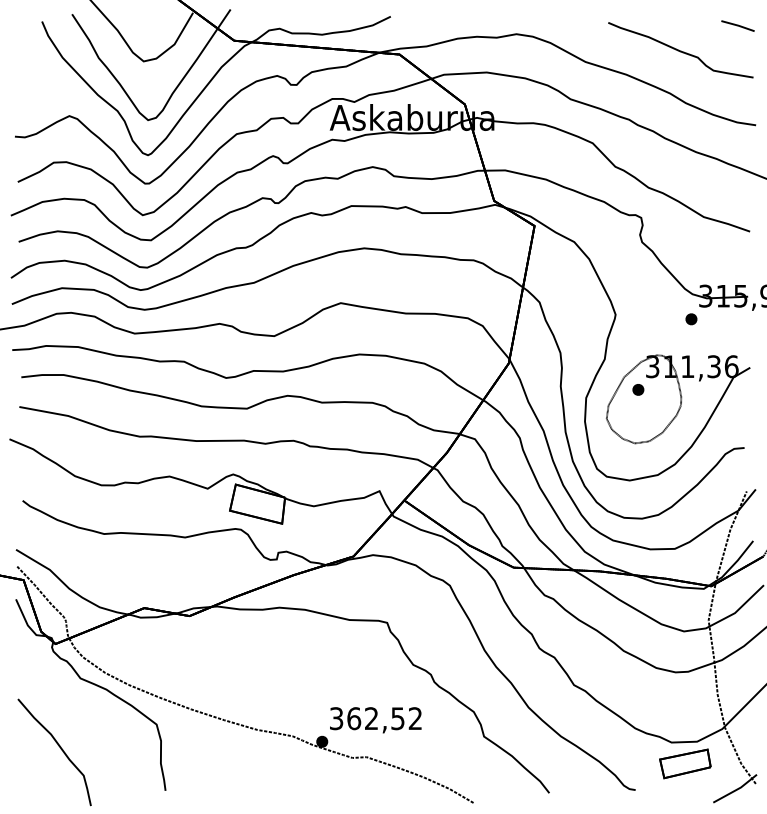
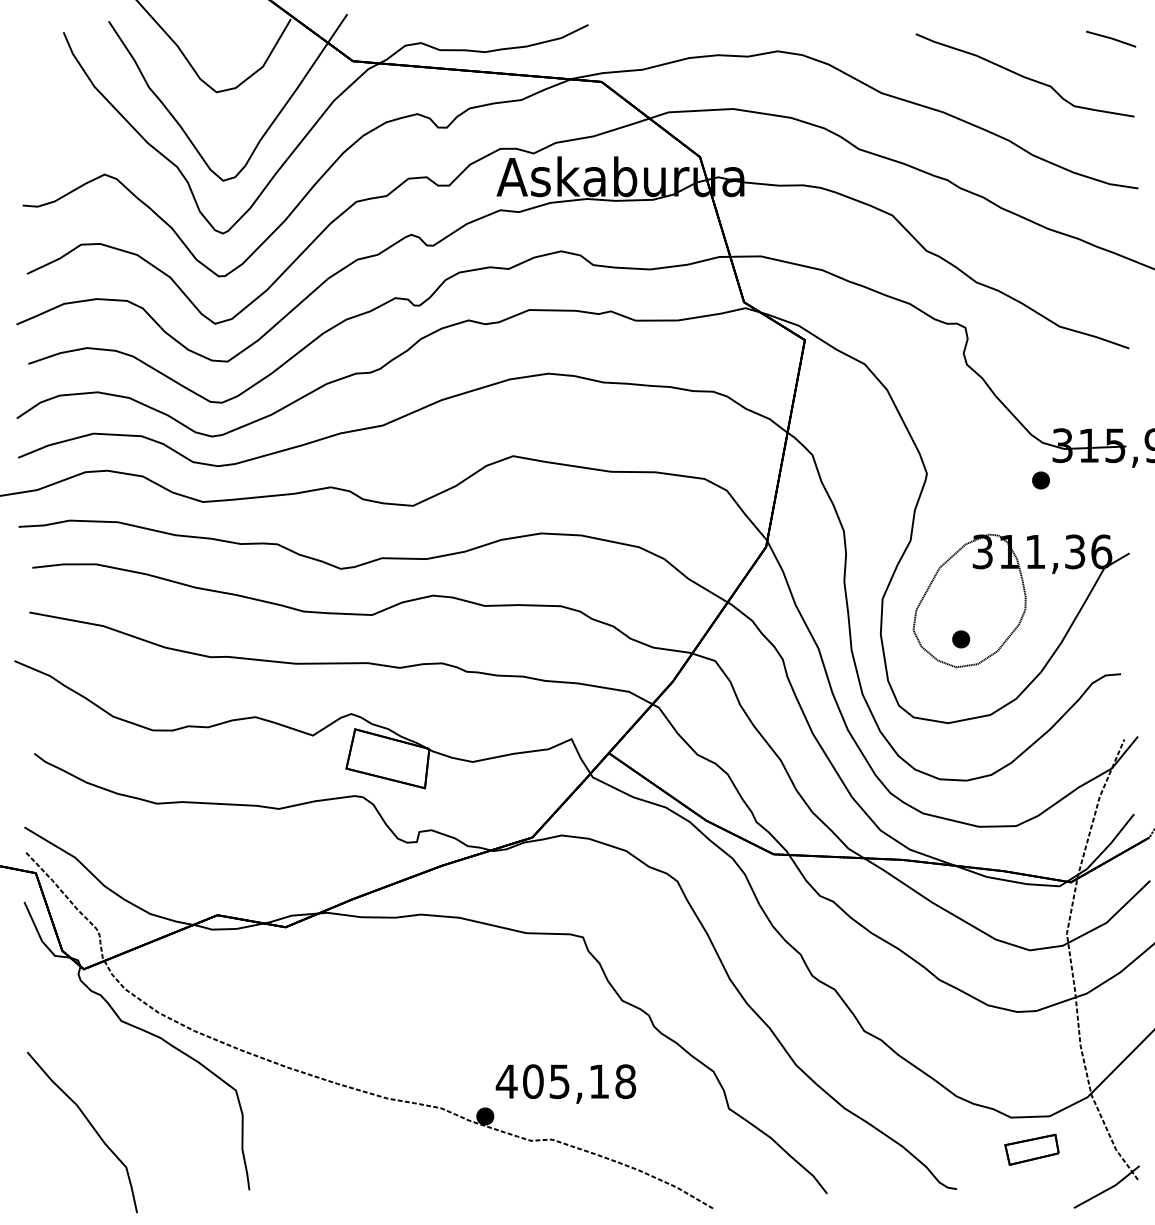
part: (638, 389) -> (961, 638), moved
text: (375, 718) -> (565, 1081), 362,52 -> 405,18
part: (685, 763) -> (1032, 1149), size x0.7

